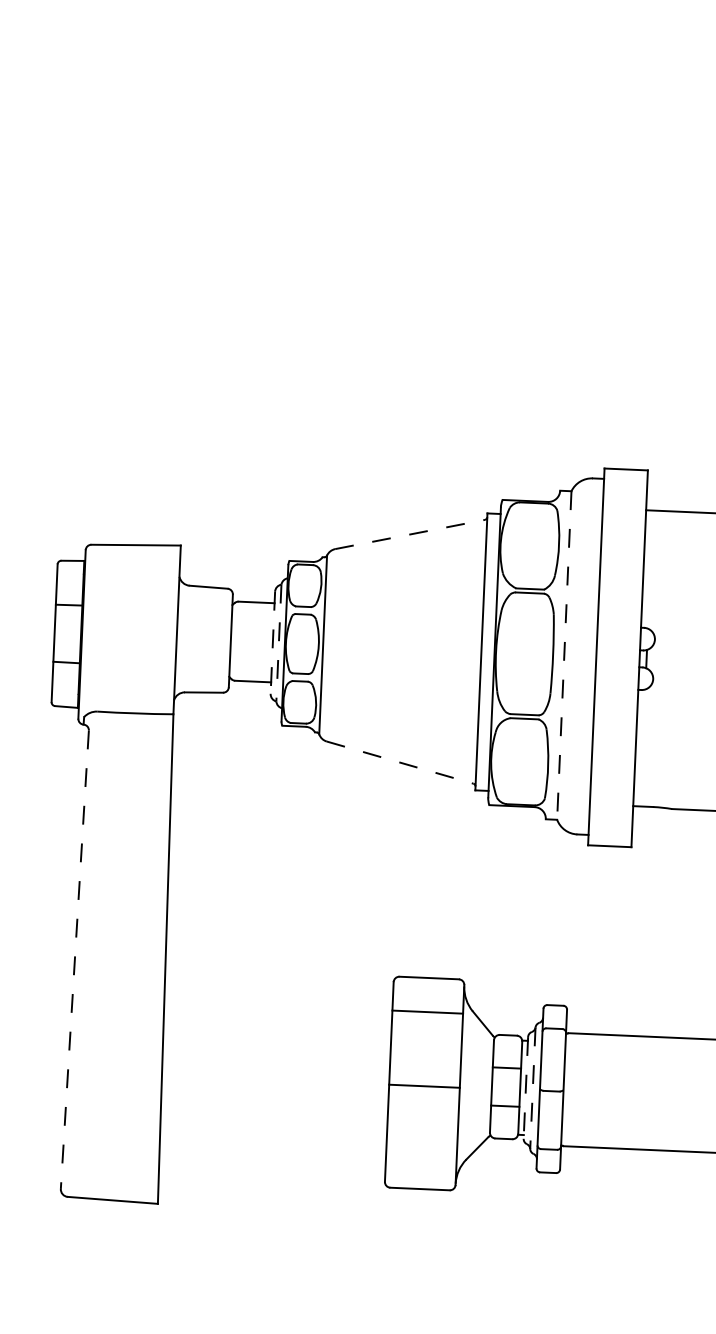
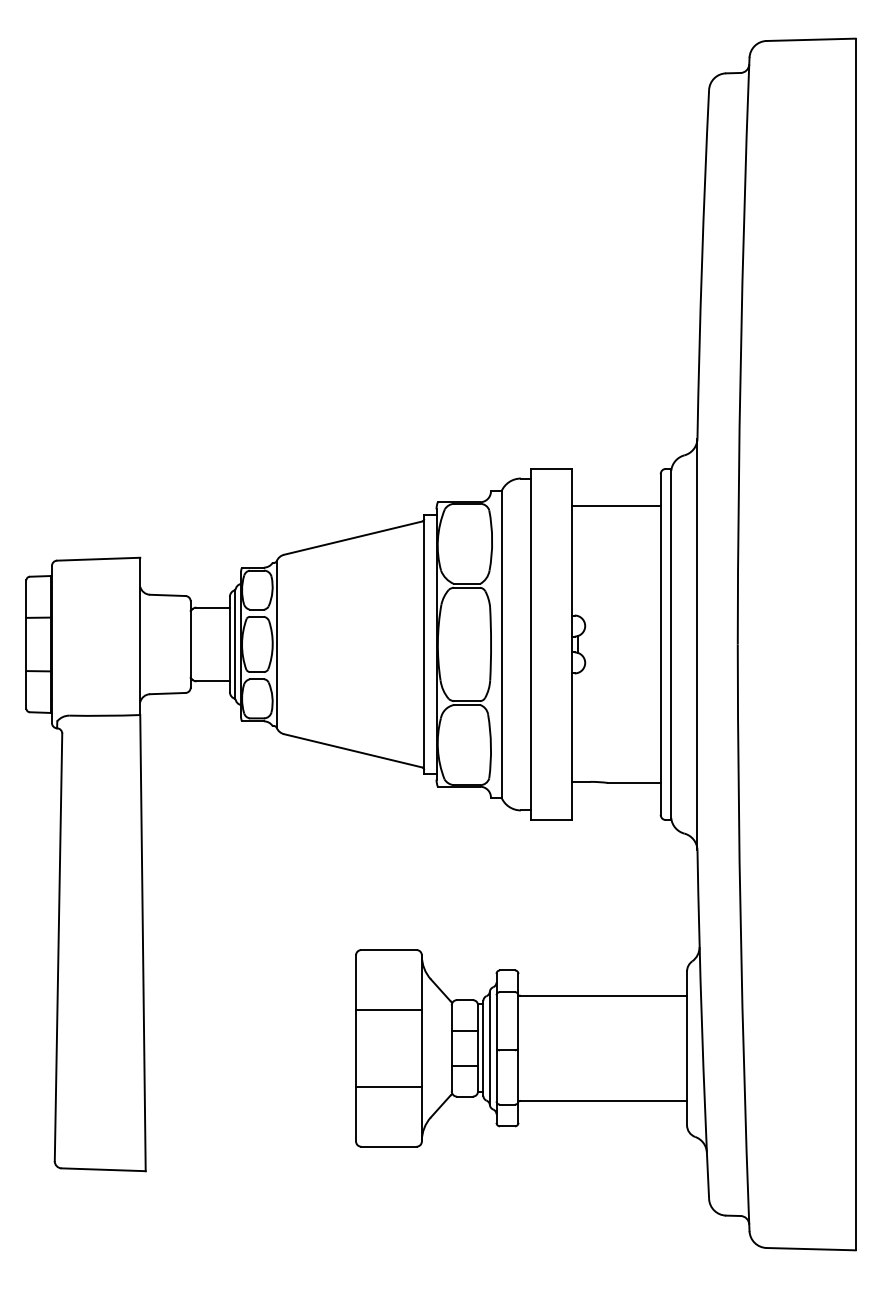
line: (410, 534) -> (353, 538), dashed -> solid
line: (272, 642) -> (229, 644), dashed -> solid
line: (278, 644) -> (235, 645), dashed -> solid
line: (564, 656) -> (501, 645), dashed -> solid
line: (400, 762) -> (353, 750), dashed -> solid
line: (74, 959) -> (58, 947), dashed -> solid
line: (427, 1011) -> (388, 1009), moved
line: (424, 1085) -> (388, 1086), moved
line: (526, 1088) -> (483, 1048), dashed -> solid
line: (532, 1088) -> (489, 1048), dashed -> solid

